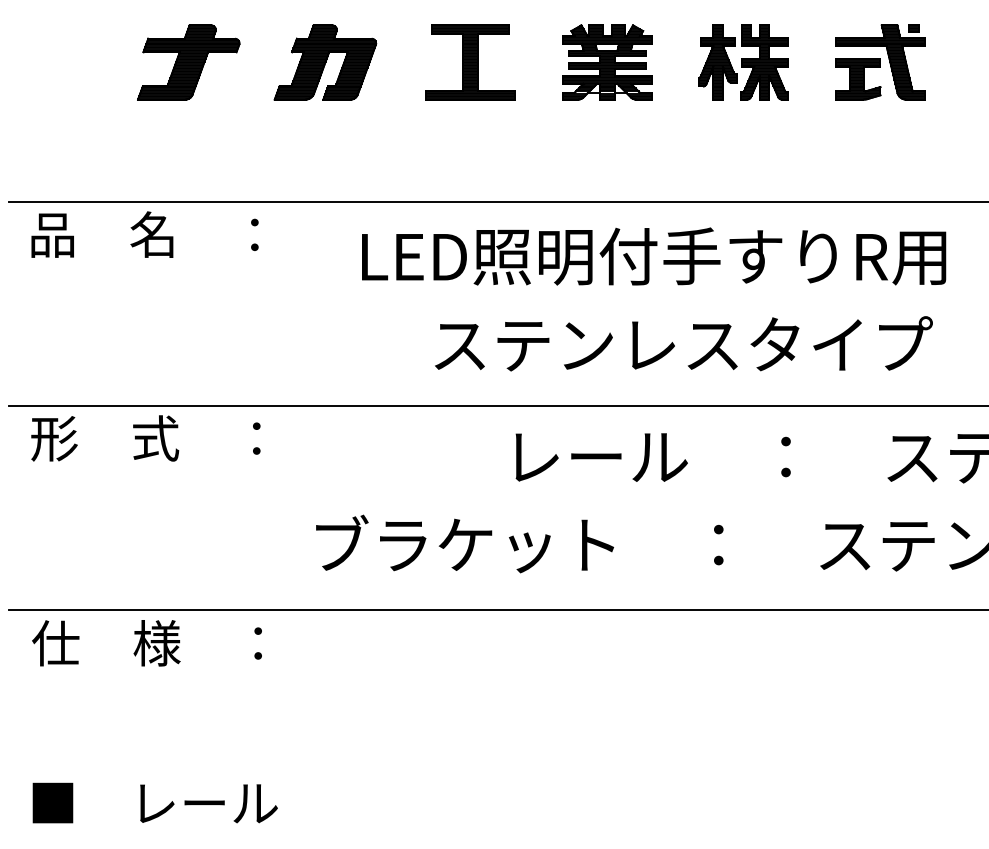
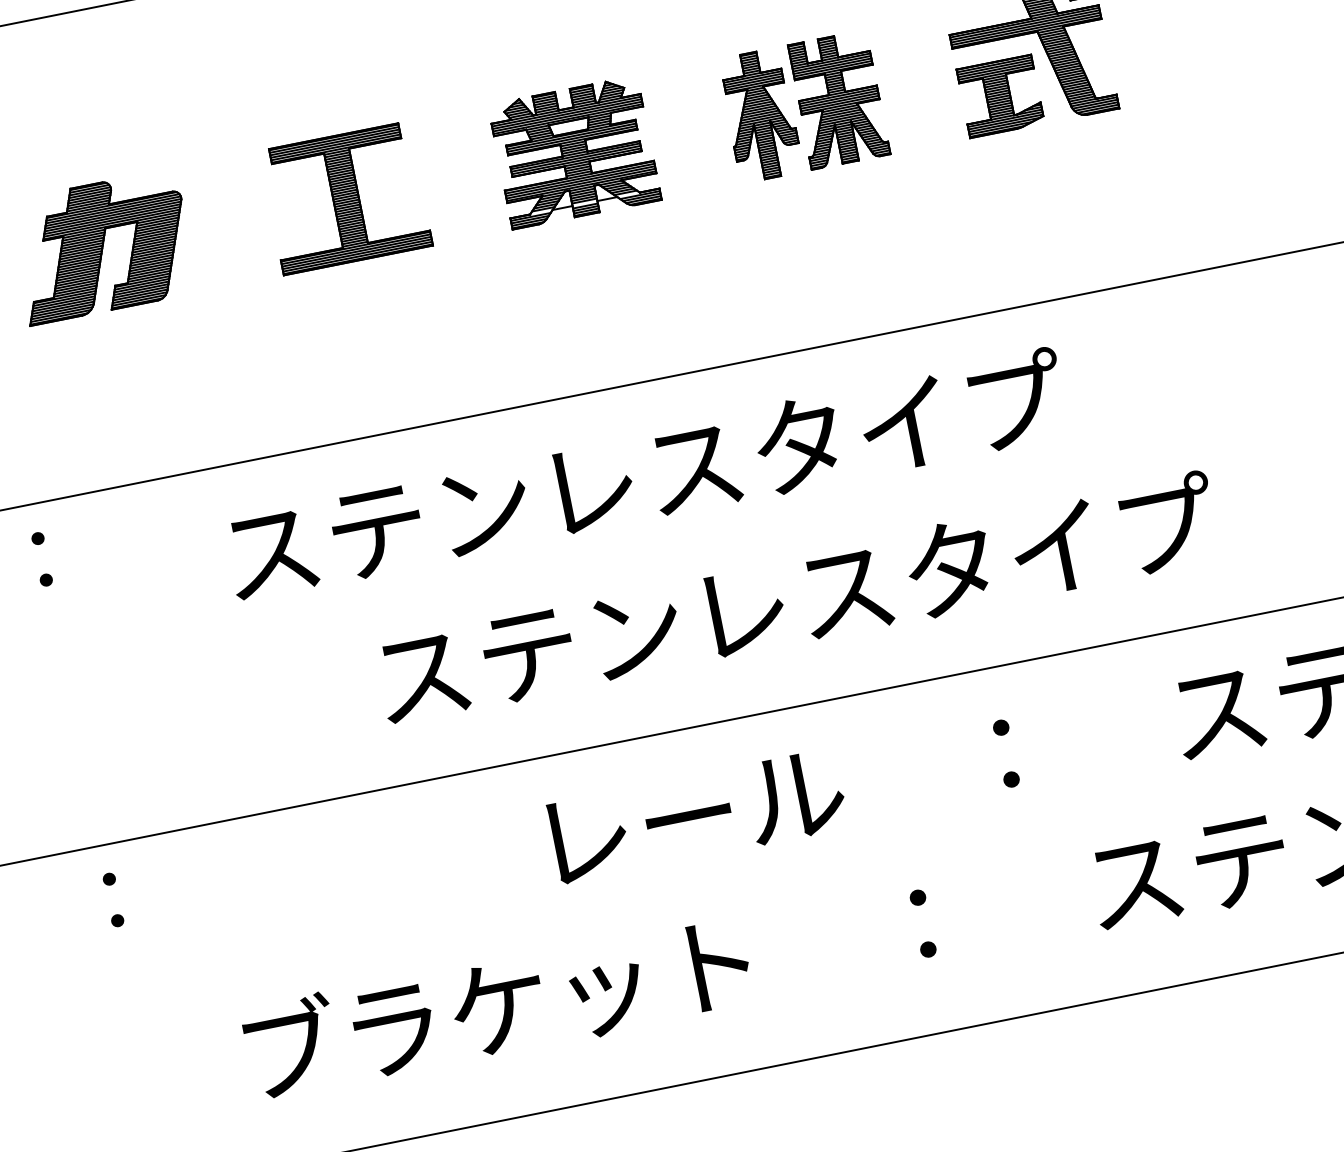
text: (654, 256) -> (718, 461), LED照明付手すりR用 -> ステンレスタイプ

